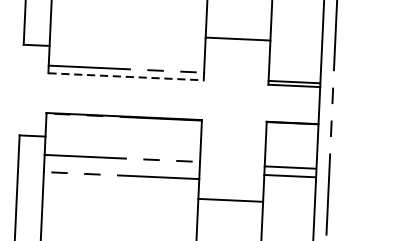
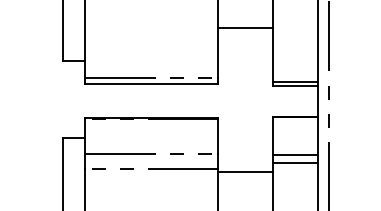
line: (237, 38) -> (245, 27), moved
line: (126, 77) -> (152, 84), dashed -> solid
line: (230, 200) -> (245, 171), moved

